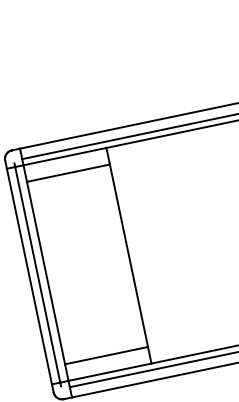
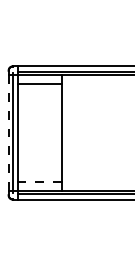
line: (29, 277) -> (8, 133), solid -> dashed
line: (106, 355) -> (39, 181), solid -> dashed

